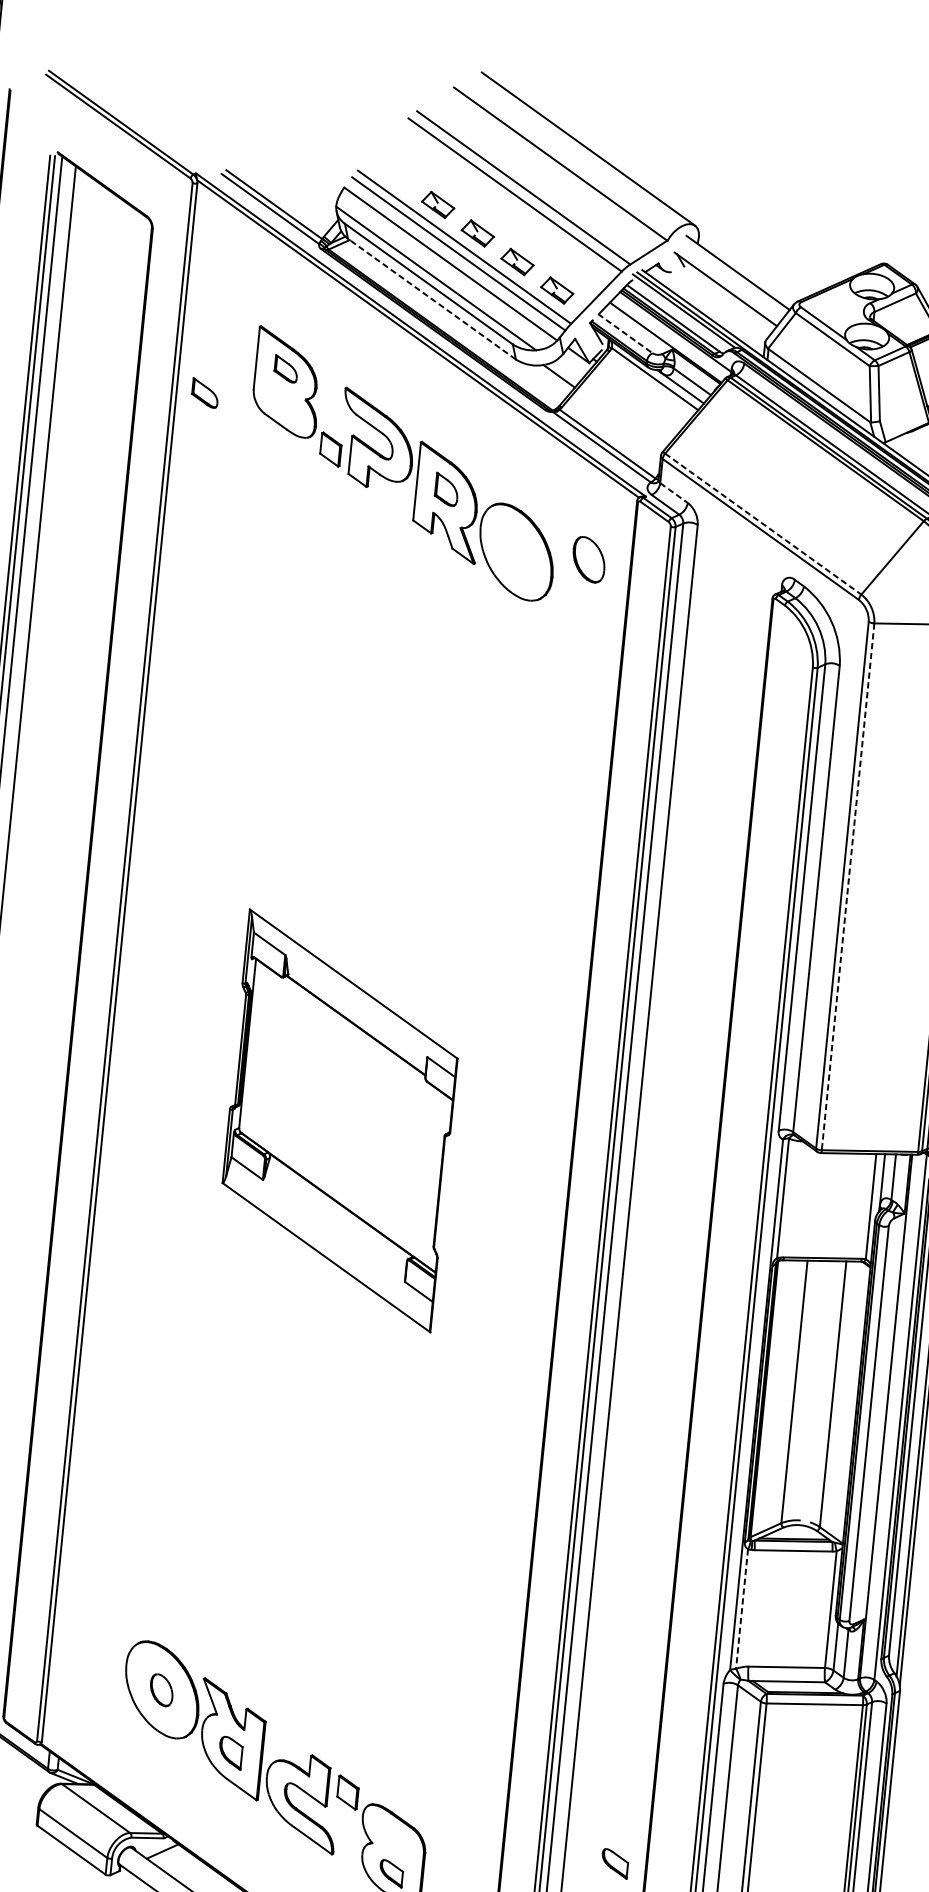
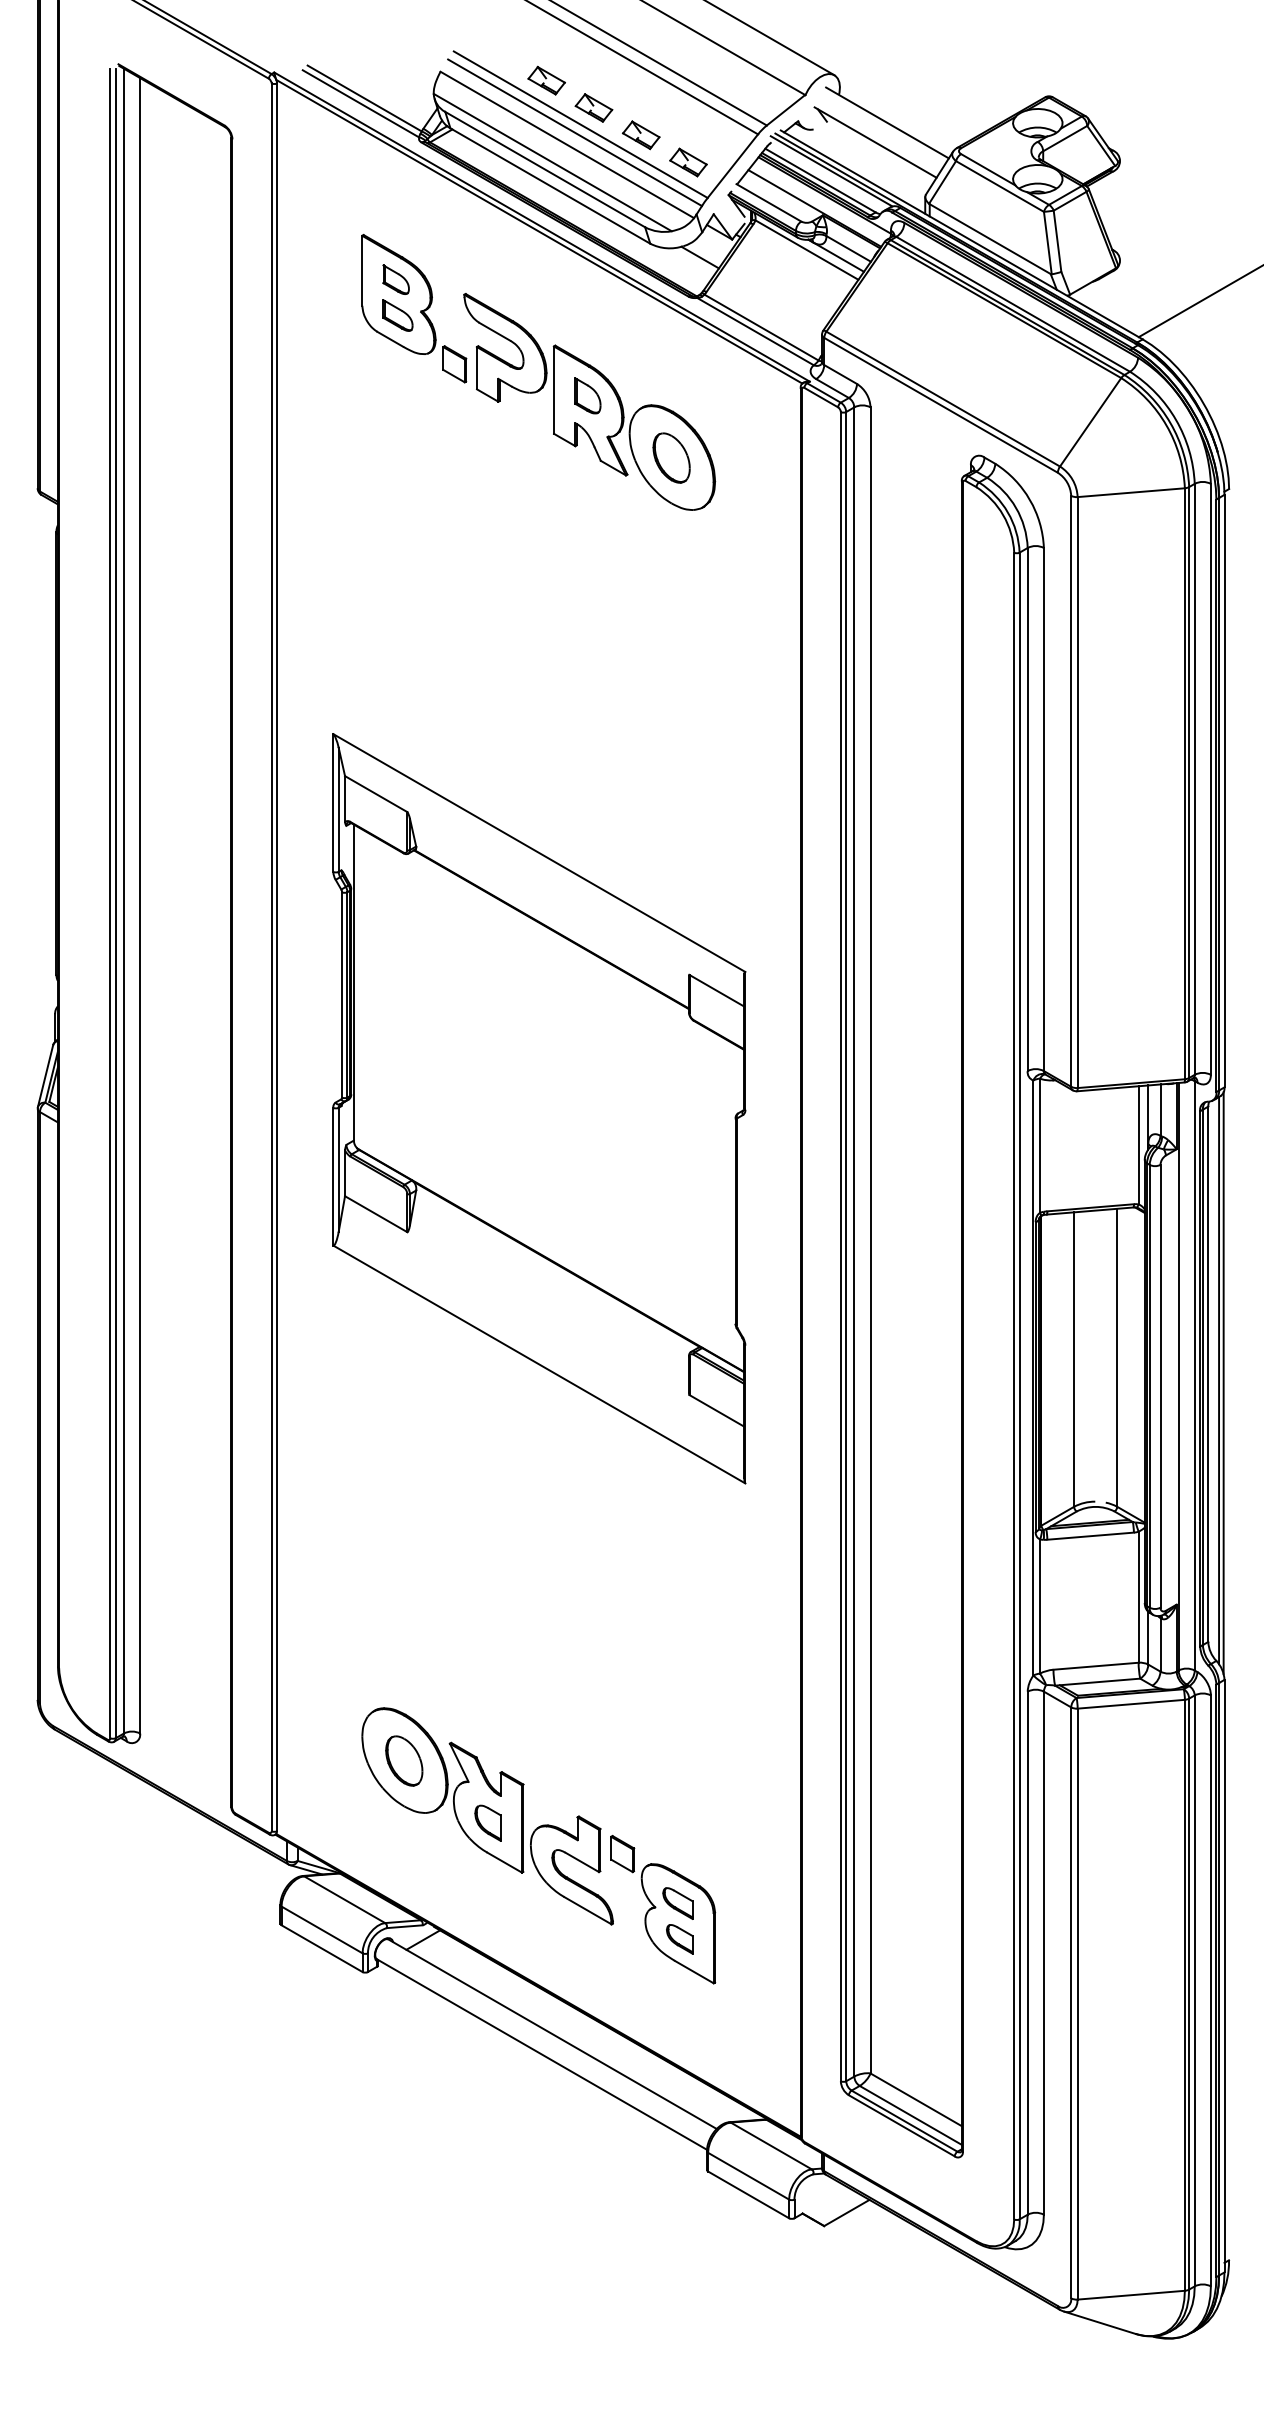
line: (431, 298) -> (549, 185), dashed -> solid
line: (625, 334) -> (769, 203), dashed -> solid
part: (204, 393) -> (397, 315), moved
line: (673, 493) -> (840, 374), dashed -> solid
line: (763, 524) -> (943, 399), dashed -> solid
part: (588, 559) -> (671, 457), moved
line: (847, 887) -> (1077, 793), dashed -> solid
part: (340, 1120) -> (539, 1108), size x1.67
line: (741, 1609) -> (1039, 1607), dashed -> solid
part: (161, 1689) -> (404, 1760), size x1.43
part: (614, 1863) -> (677, 1903), moved

